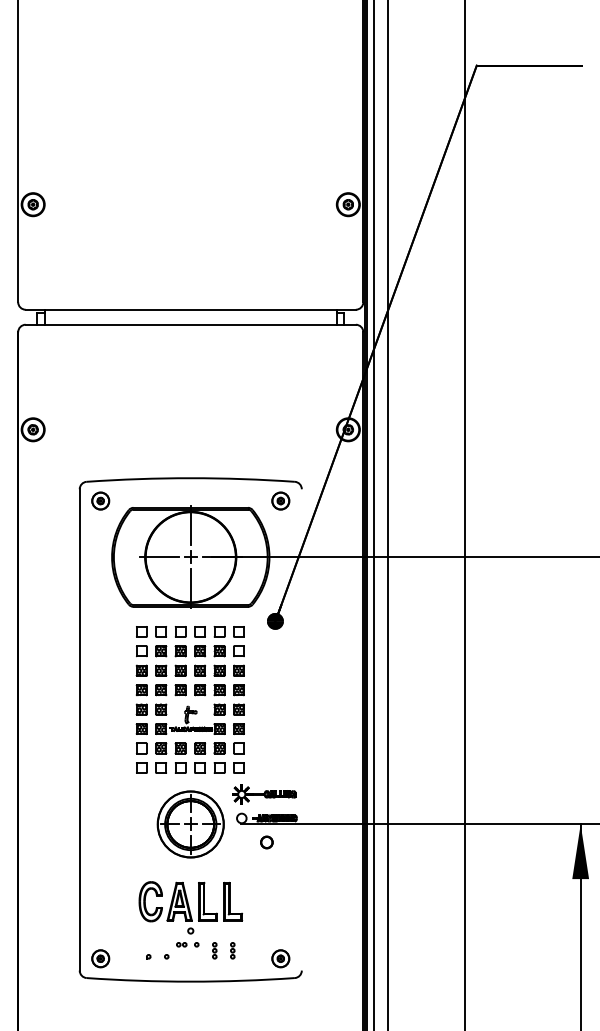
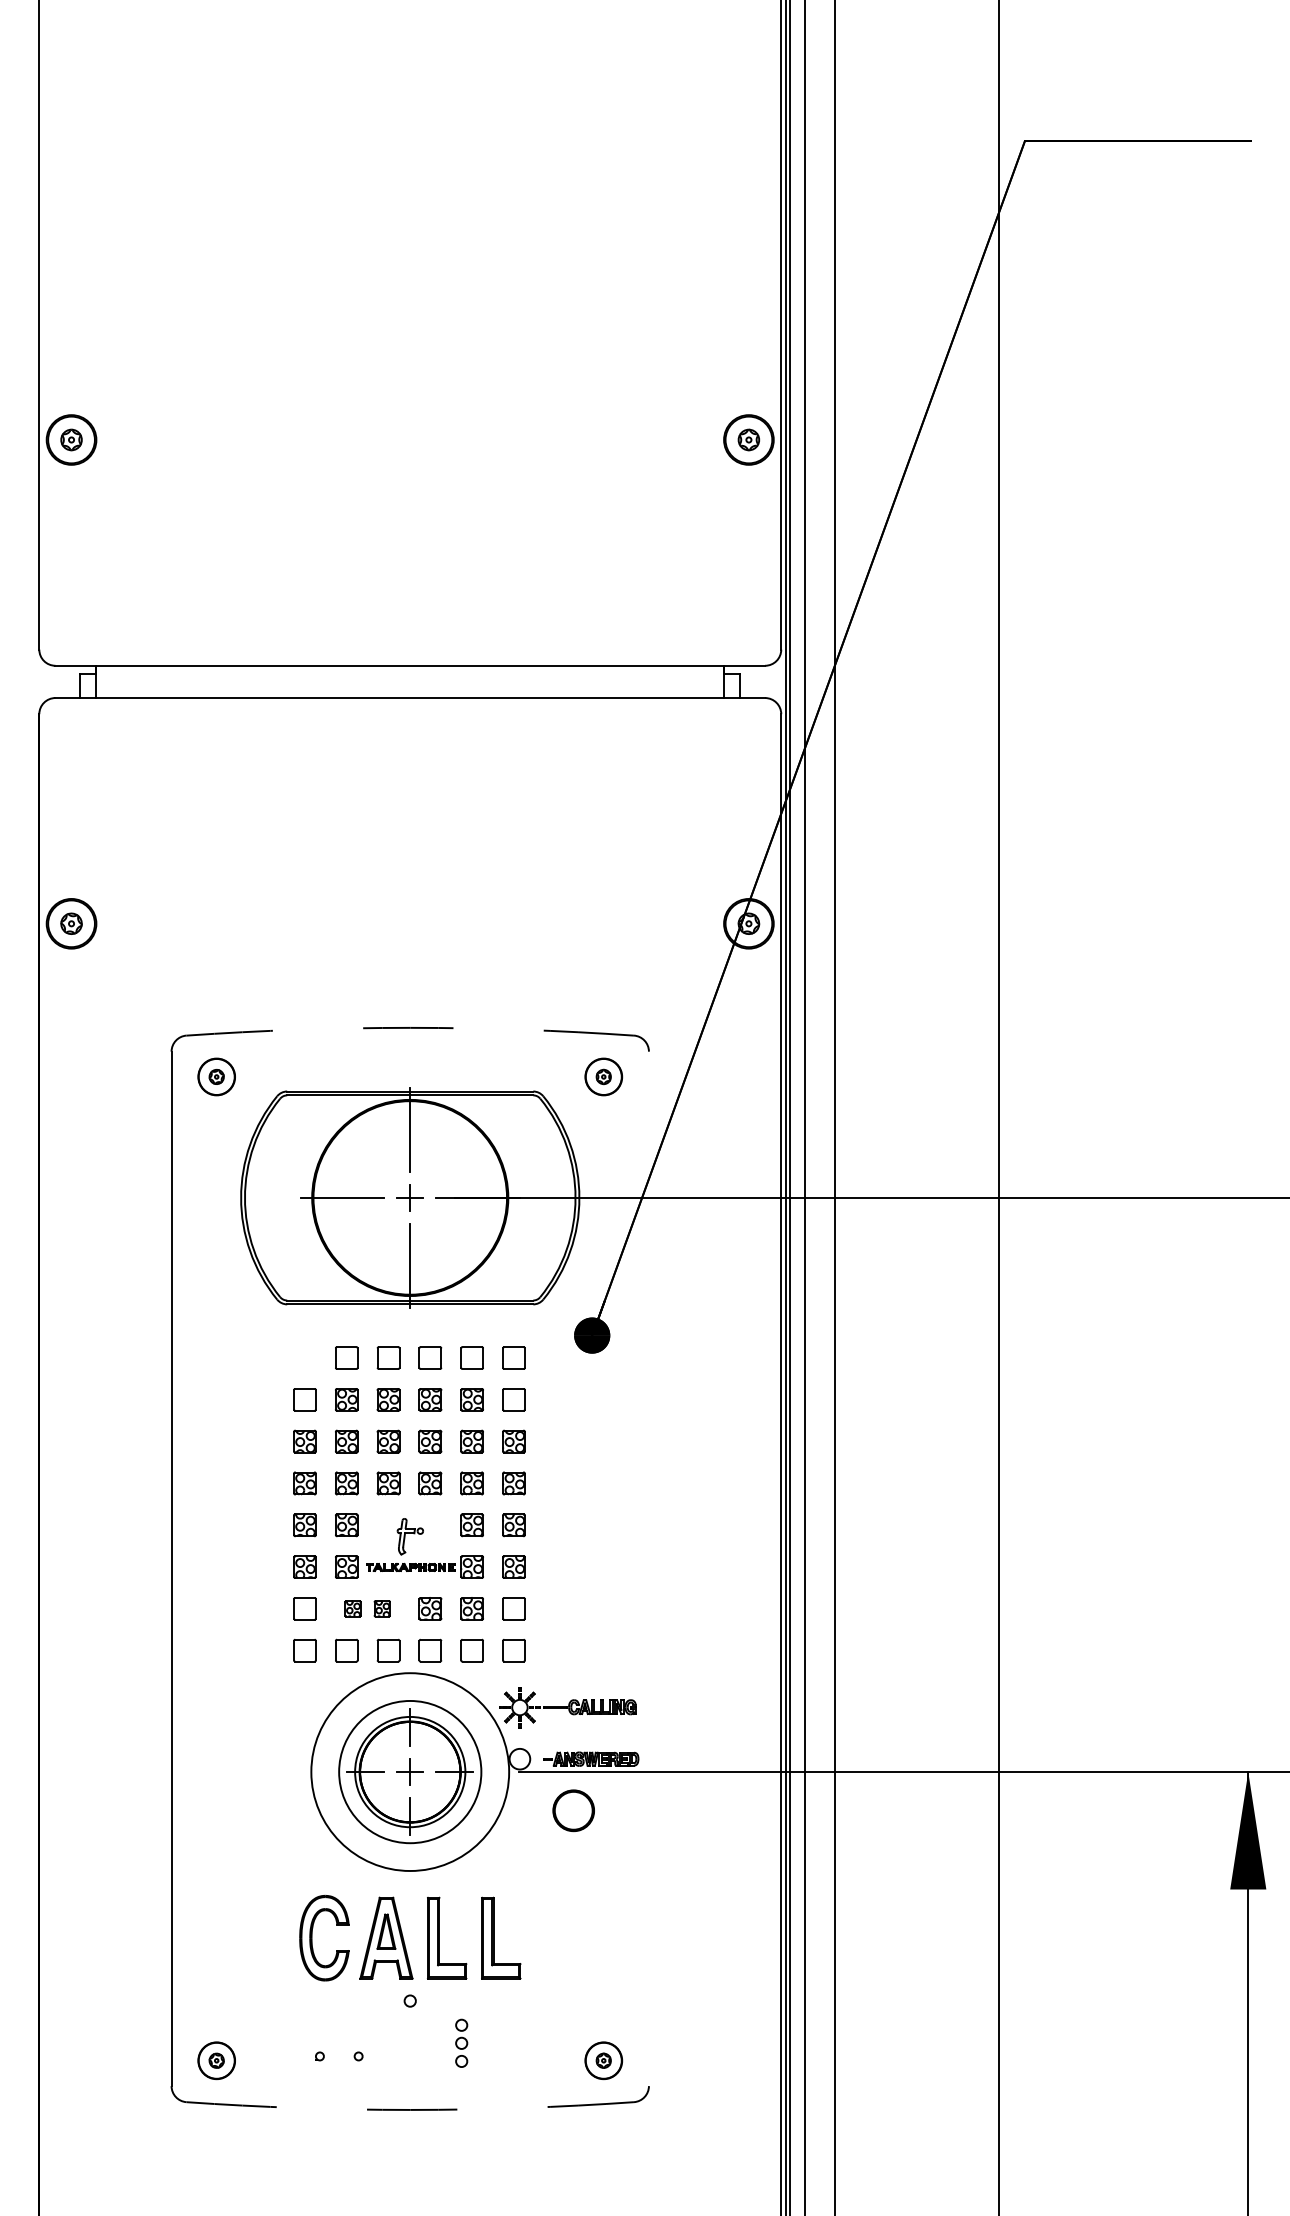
arc: (190, 478) -> (409, 1028), solid -> dashed
part: (141, 631) -> (304, 1357), removed
part: (170, 748) -> (366, 1608), size x0.7
circle: (190, 824) -> (409, 1772), size x1.4
part: (266, 842) -> (572, 1810), size x1.6
part: (187, 944) -> (403, 2030), removed
part: (214, 950) -> (461, 2042), size x1.4
part: (232, 950) -> (499, 2042), removed
arc: (190, 981) -> (409, 2109), solid -> dashed

